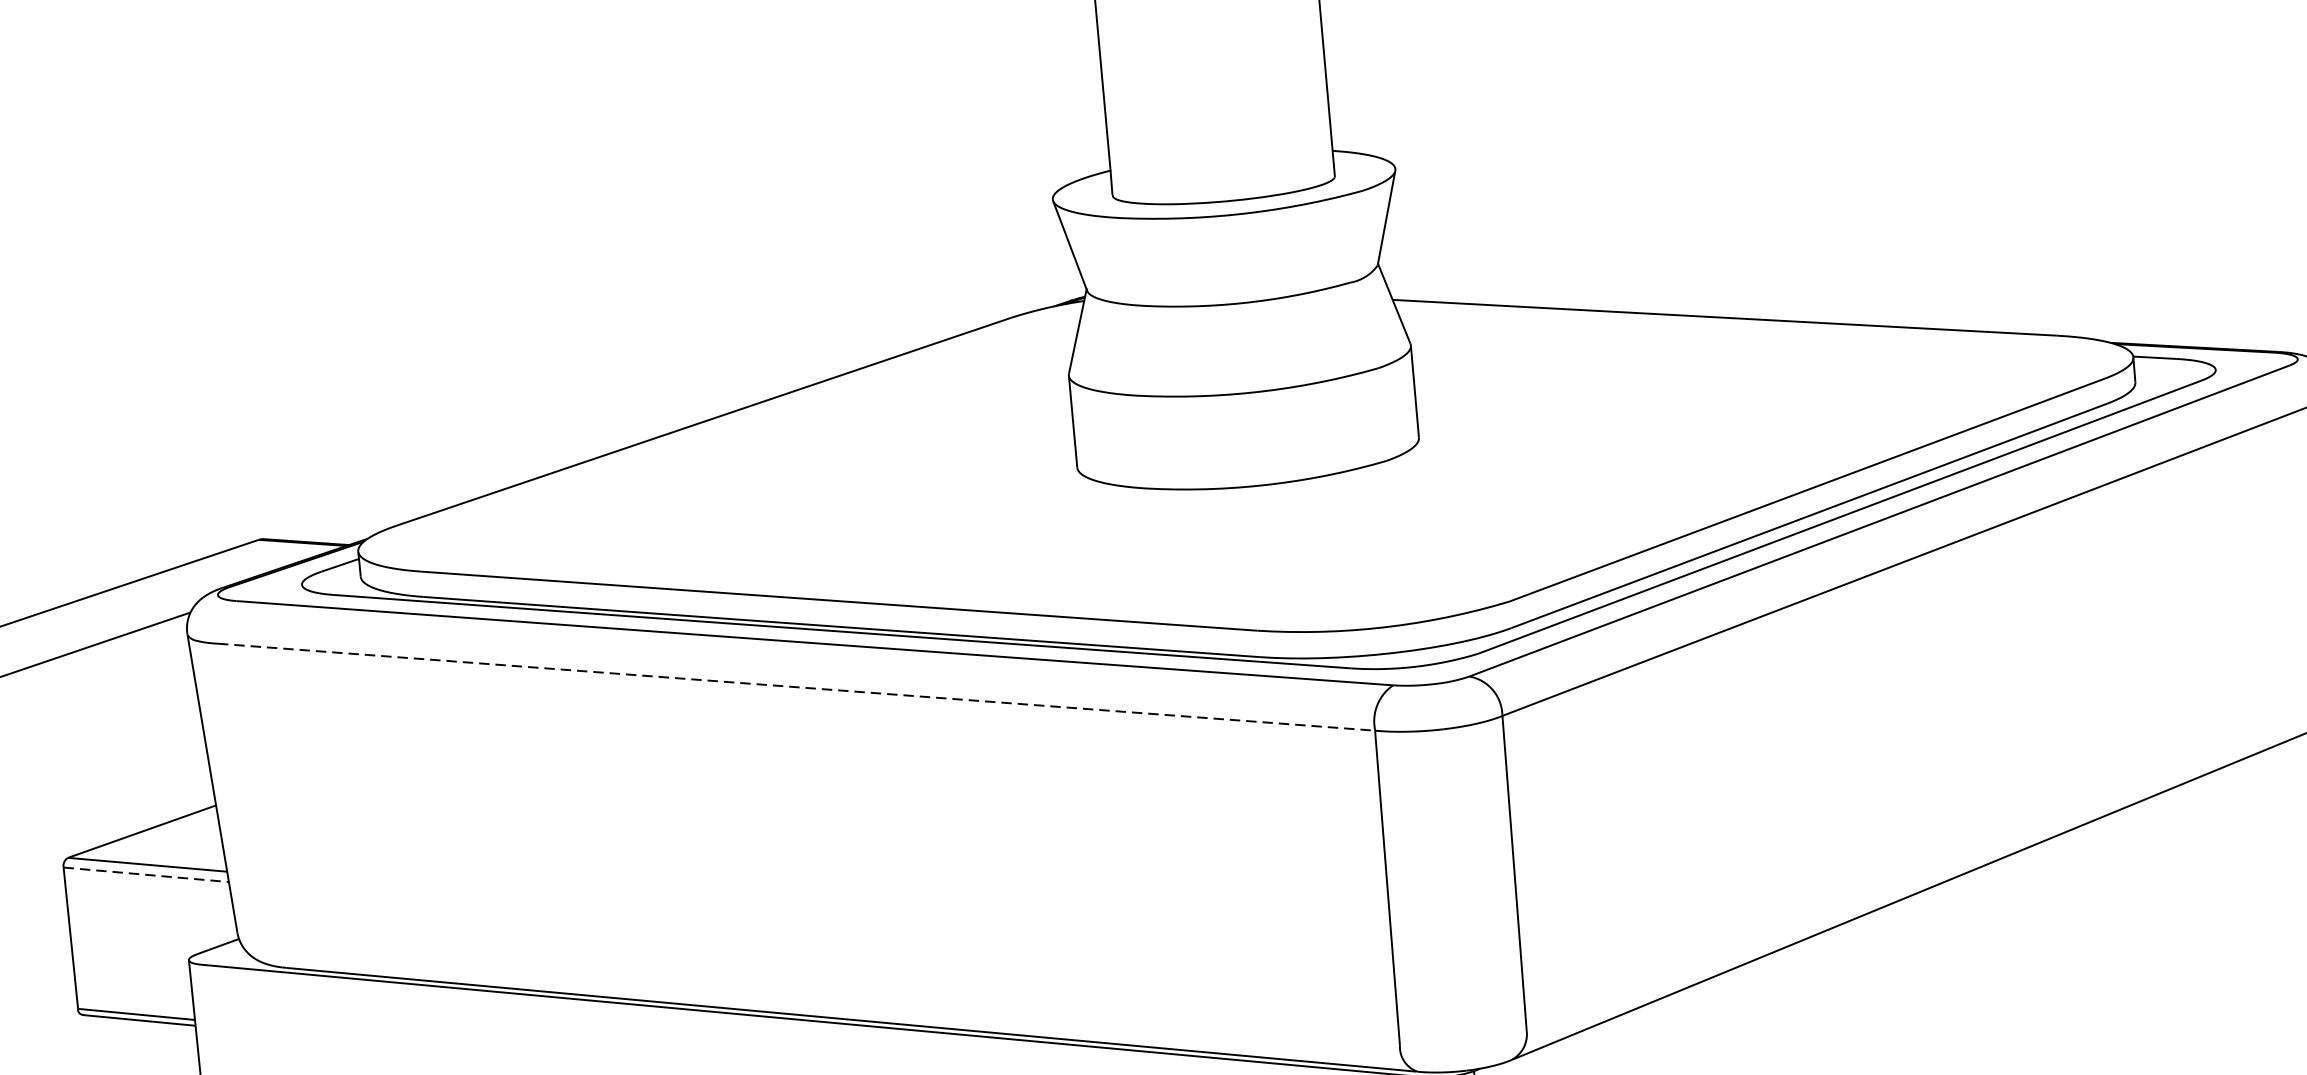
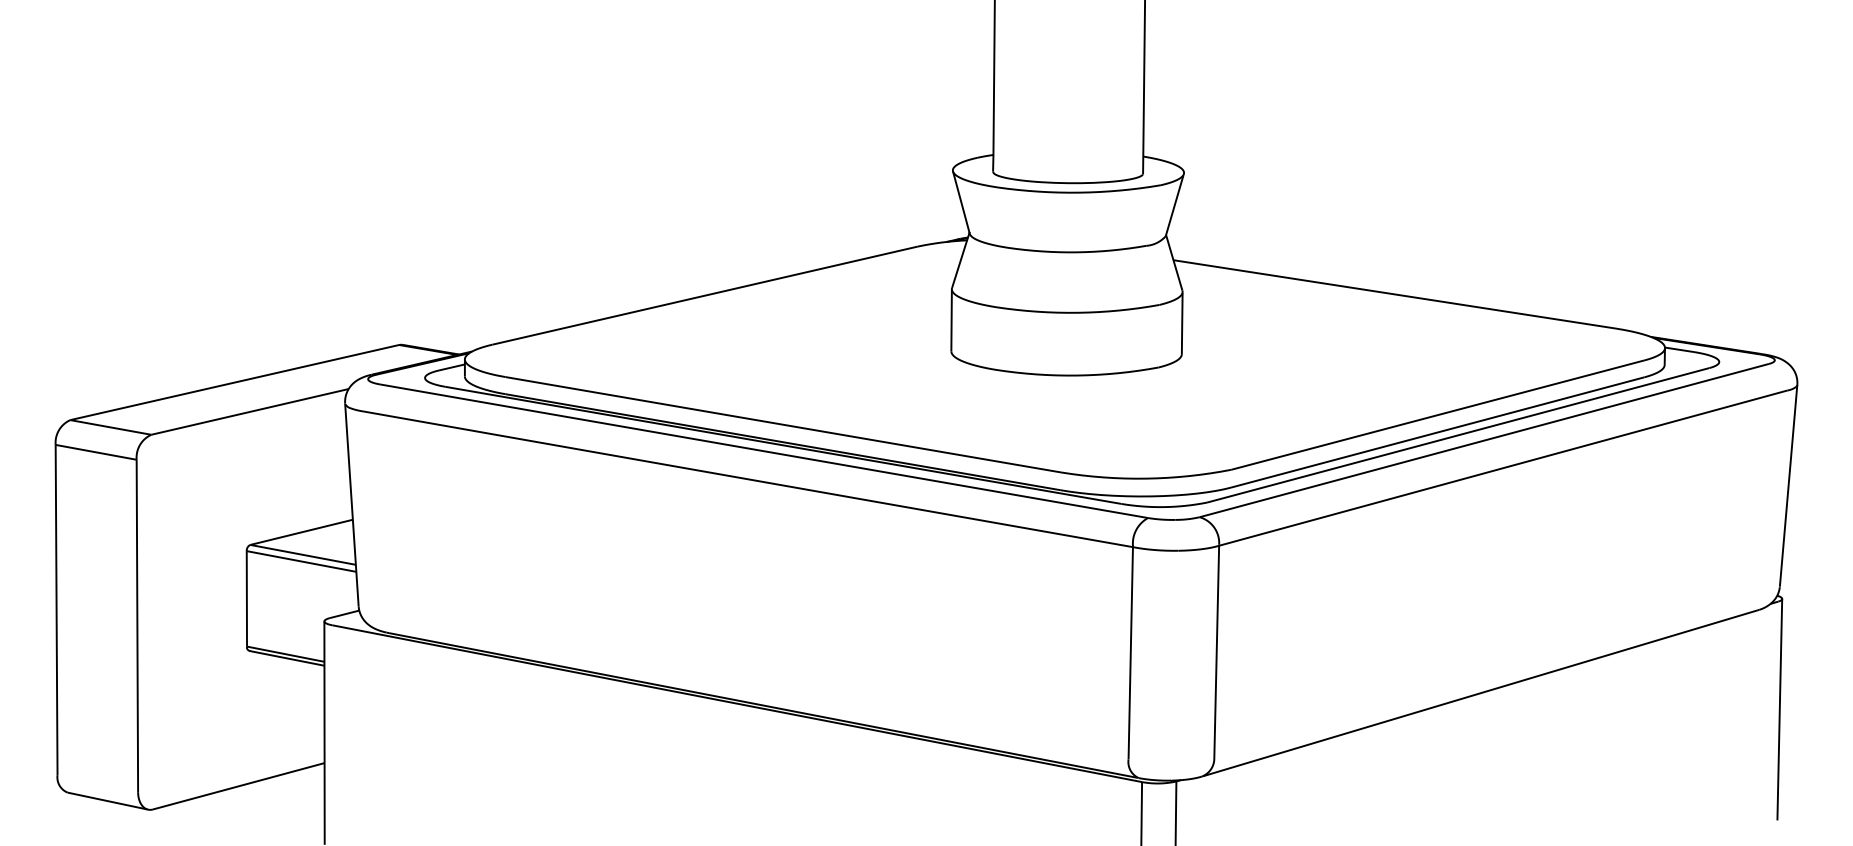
line: (795, 687) -> (748, 479), dashed -> solid
line: (146, 874) -> (301, 561), dashed -> solid

